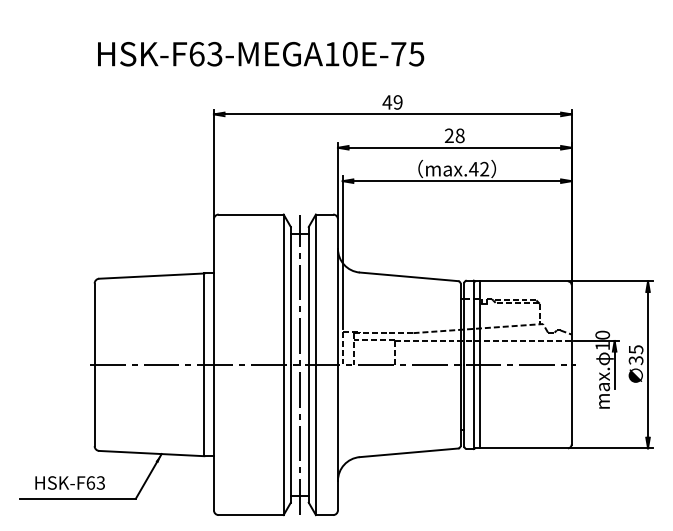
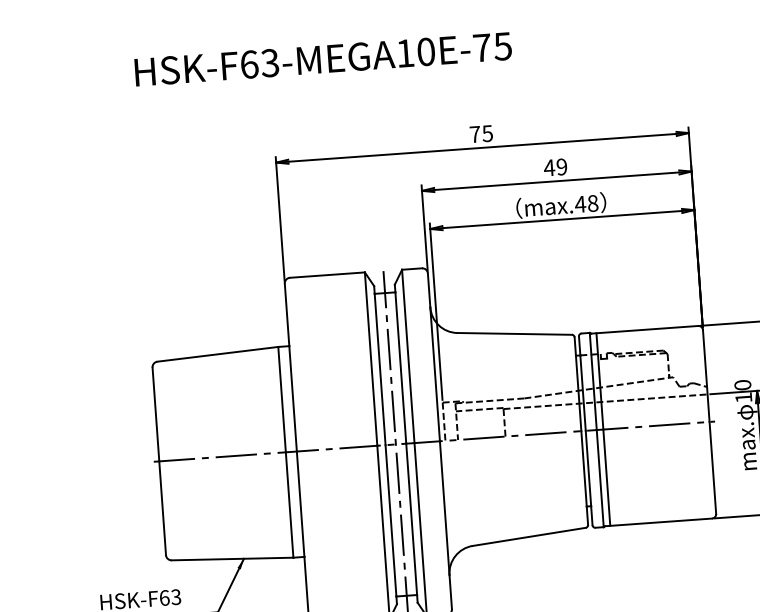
text: (261, 54) -> (323, 59), moved
text: (392, 102) -> (481, 134), 49 -> 75
text: (454, 135) -> (555, 167), 28 -> 49
text: (484, 169) -> (592, 203), max.42 -> max.48

